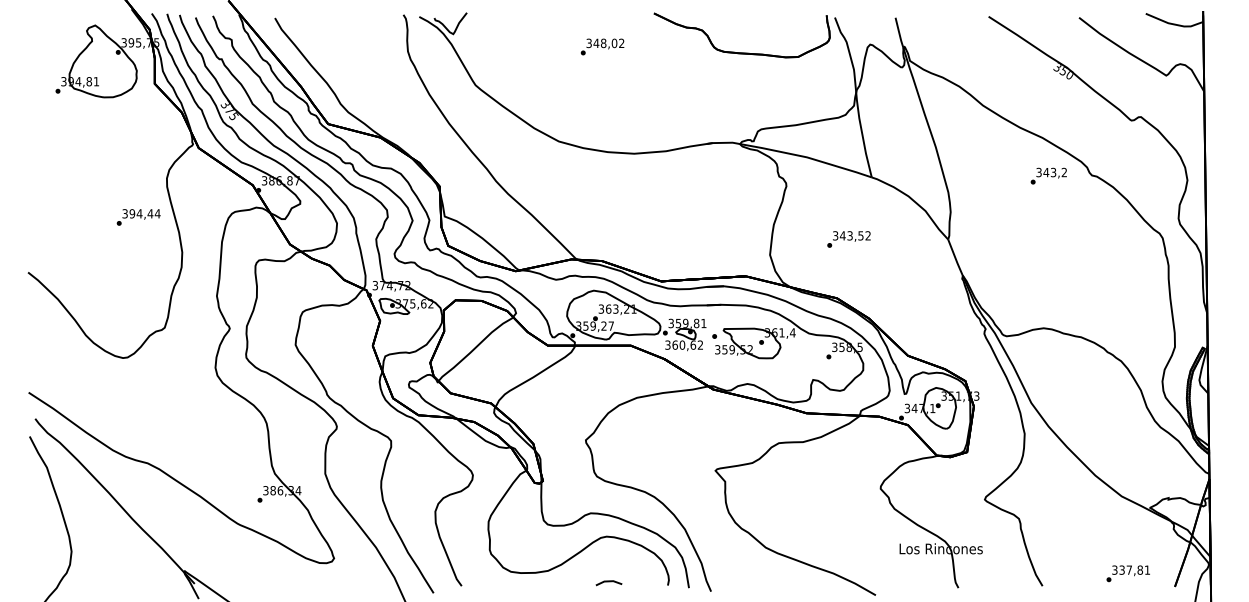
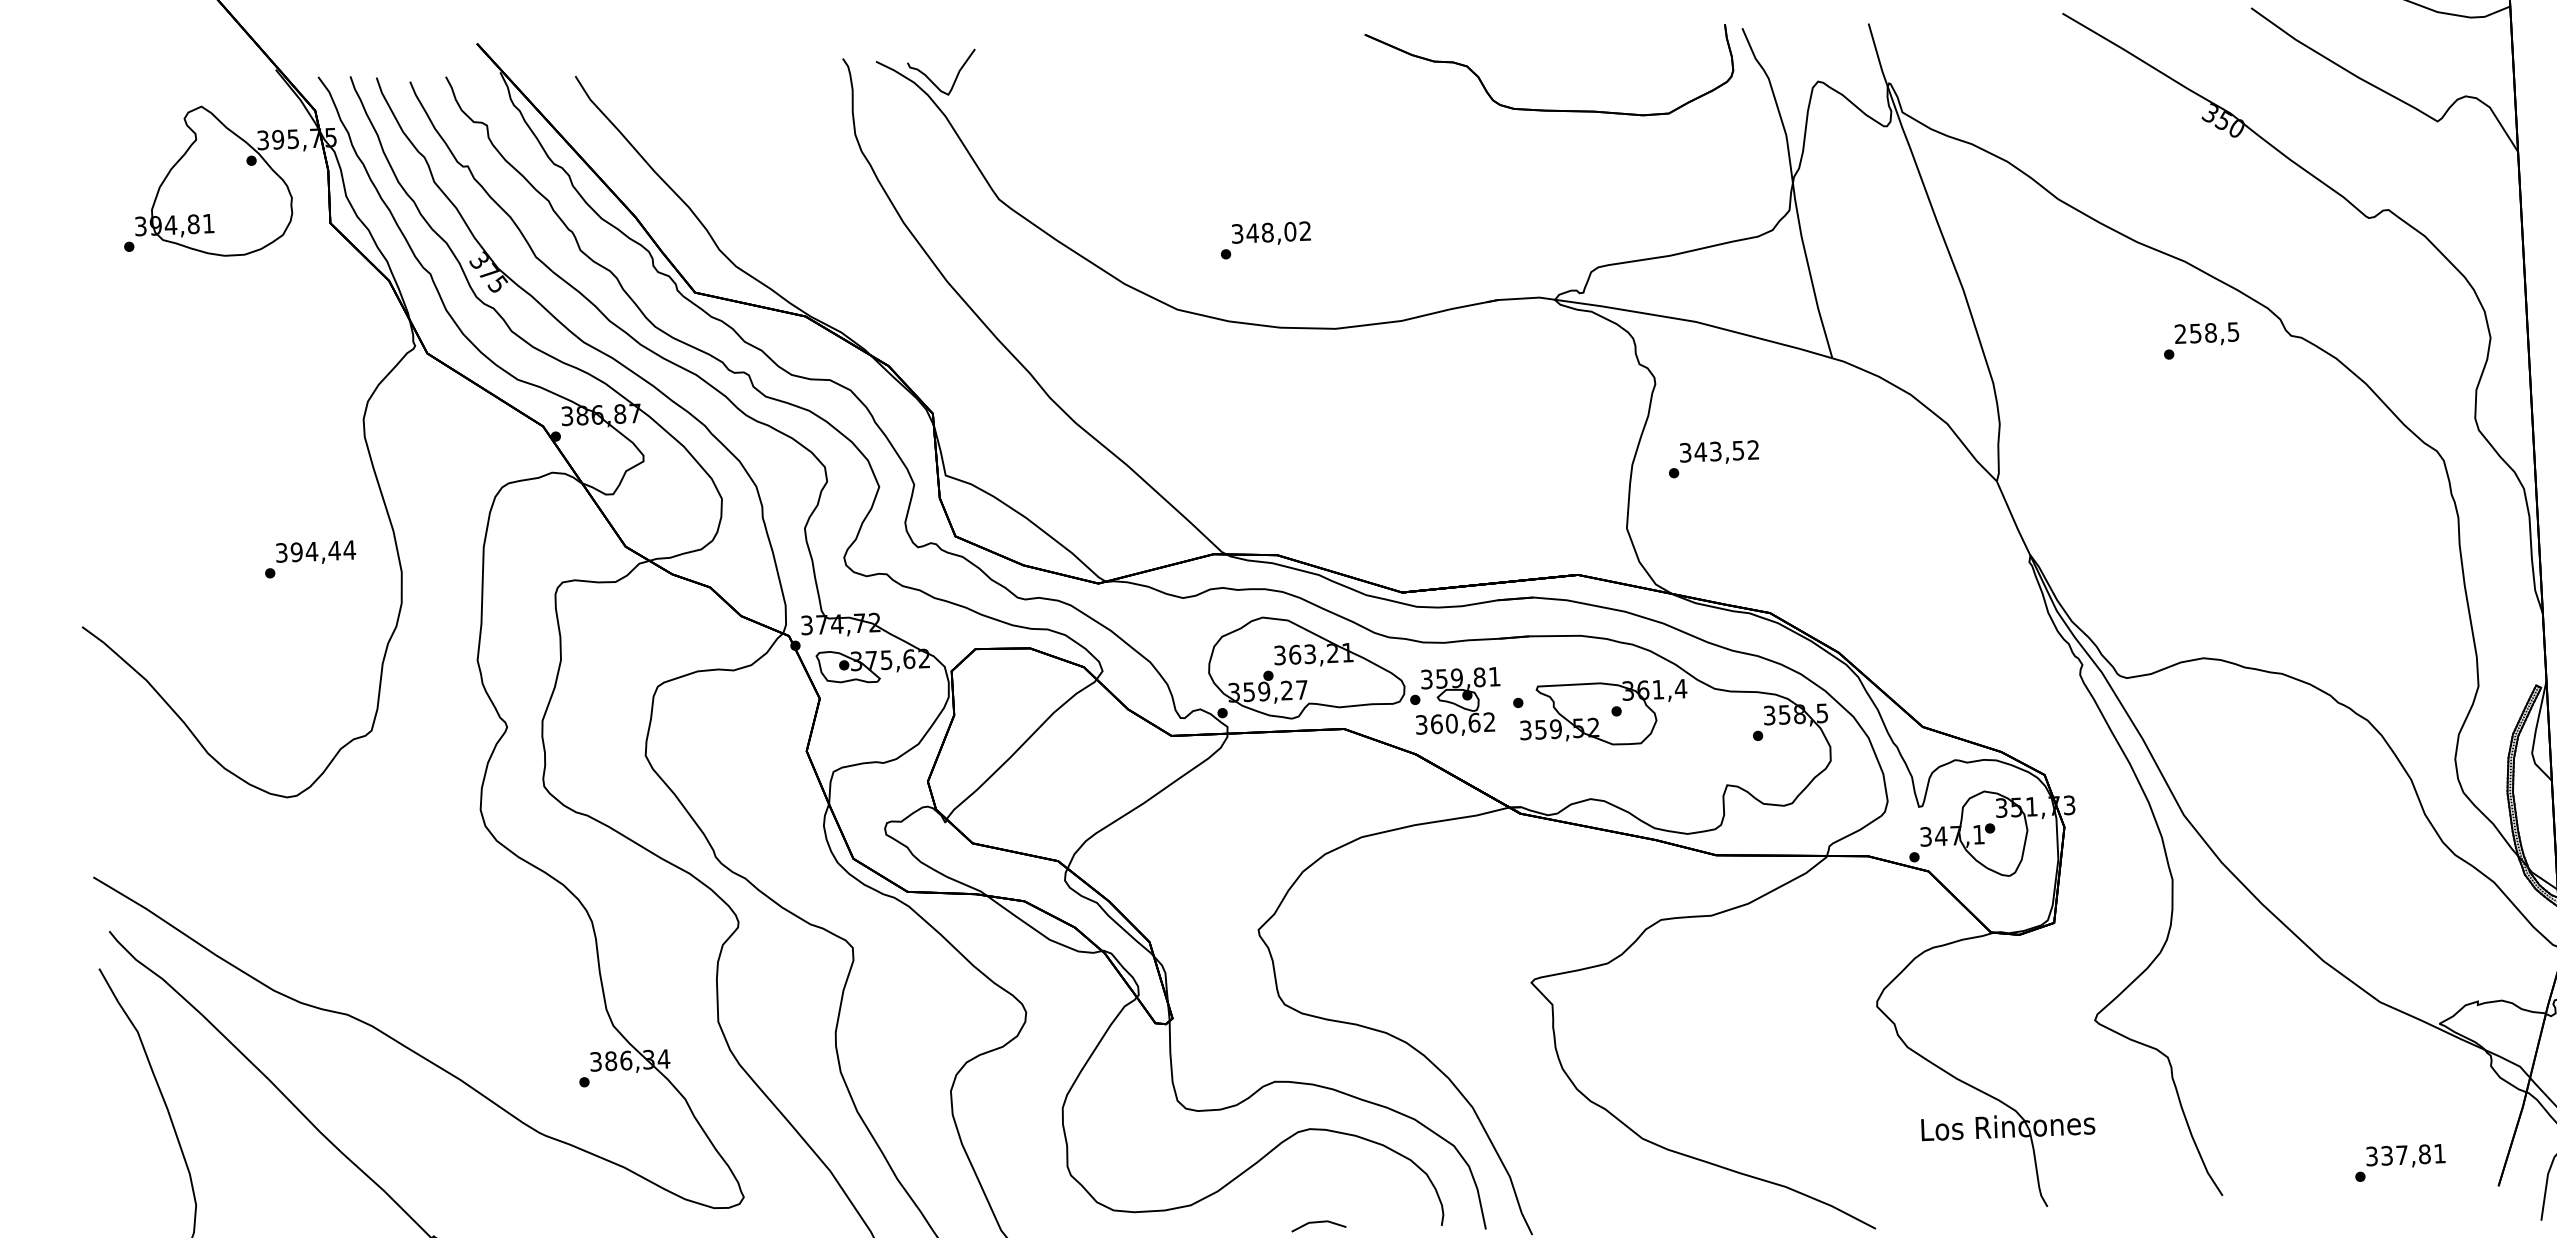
text: (602, 46) -> (1265, 239), moved
text: (1051, 172) -> (2206, 332), 343,2 -> 258,5
text: (138, 217) -> (309, 559), moved
text: (848, 239) -> (1712, 459), moved

